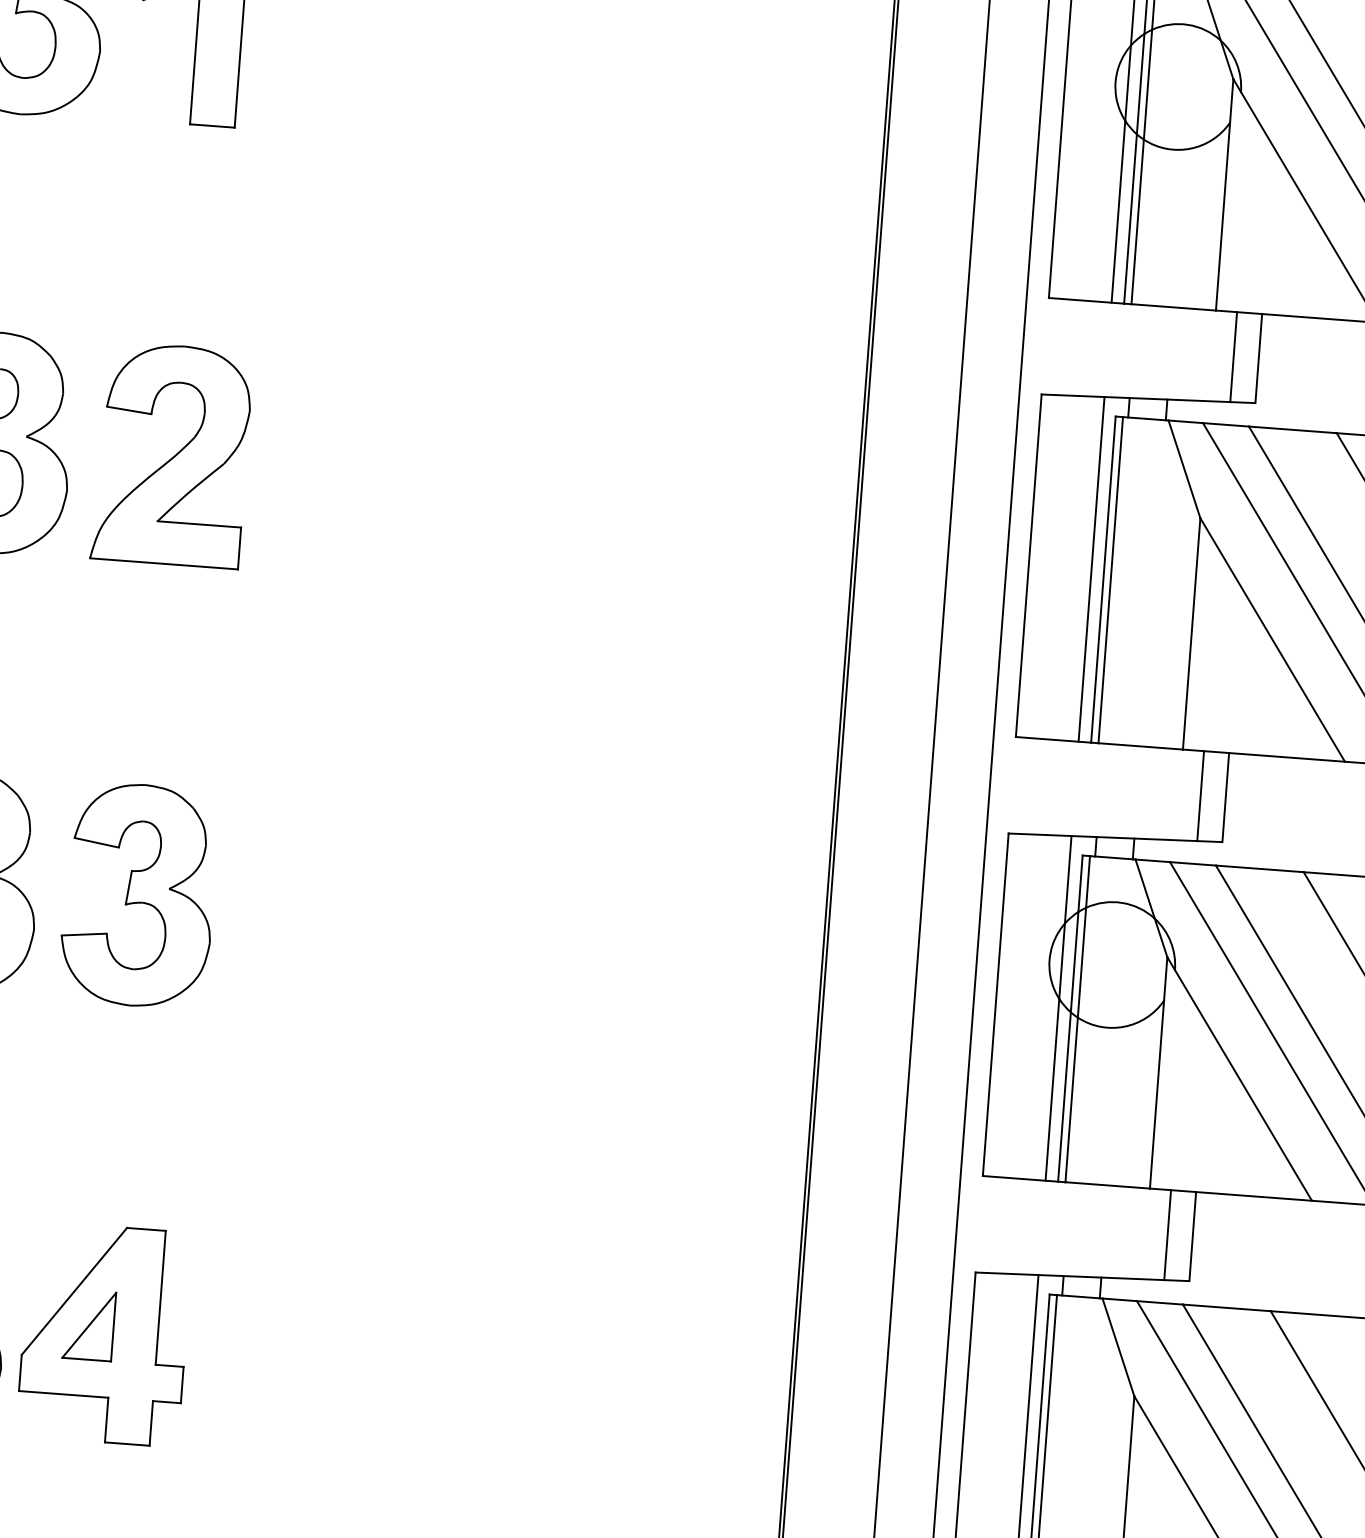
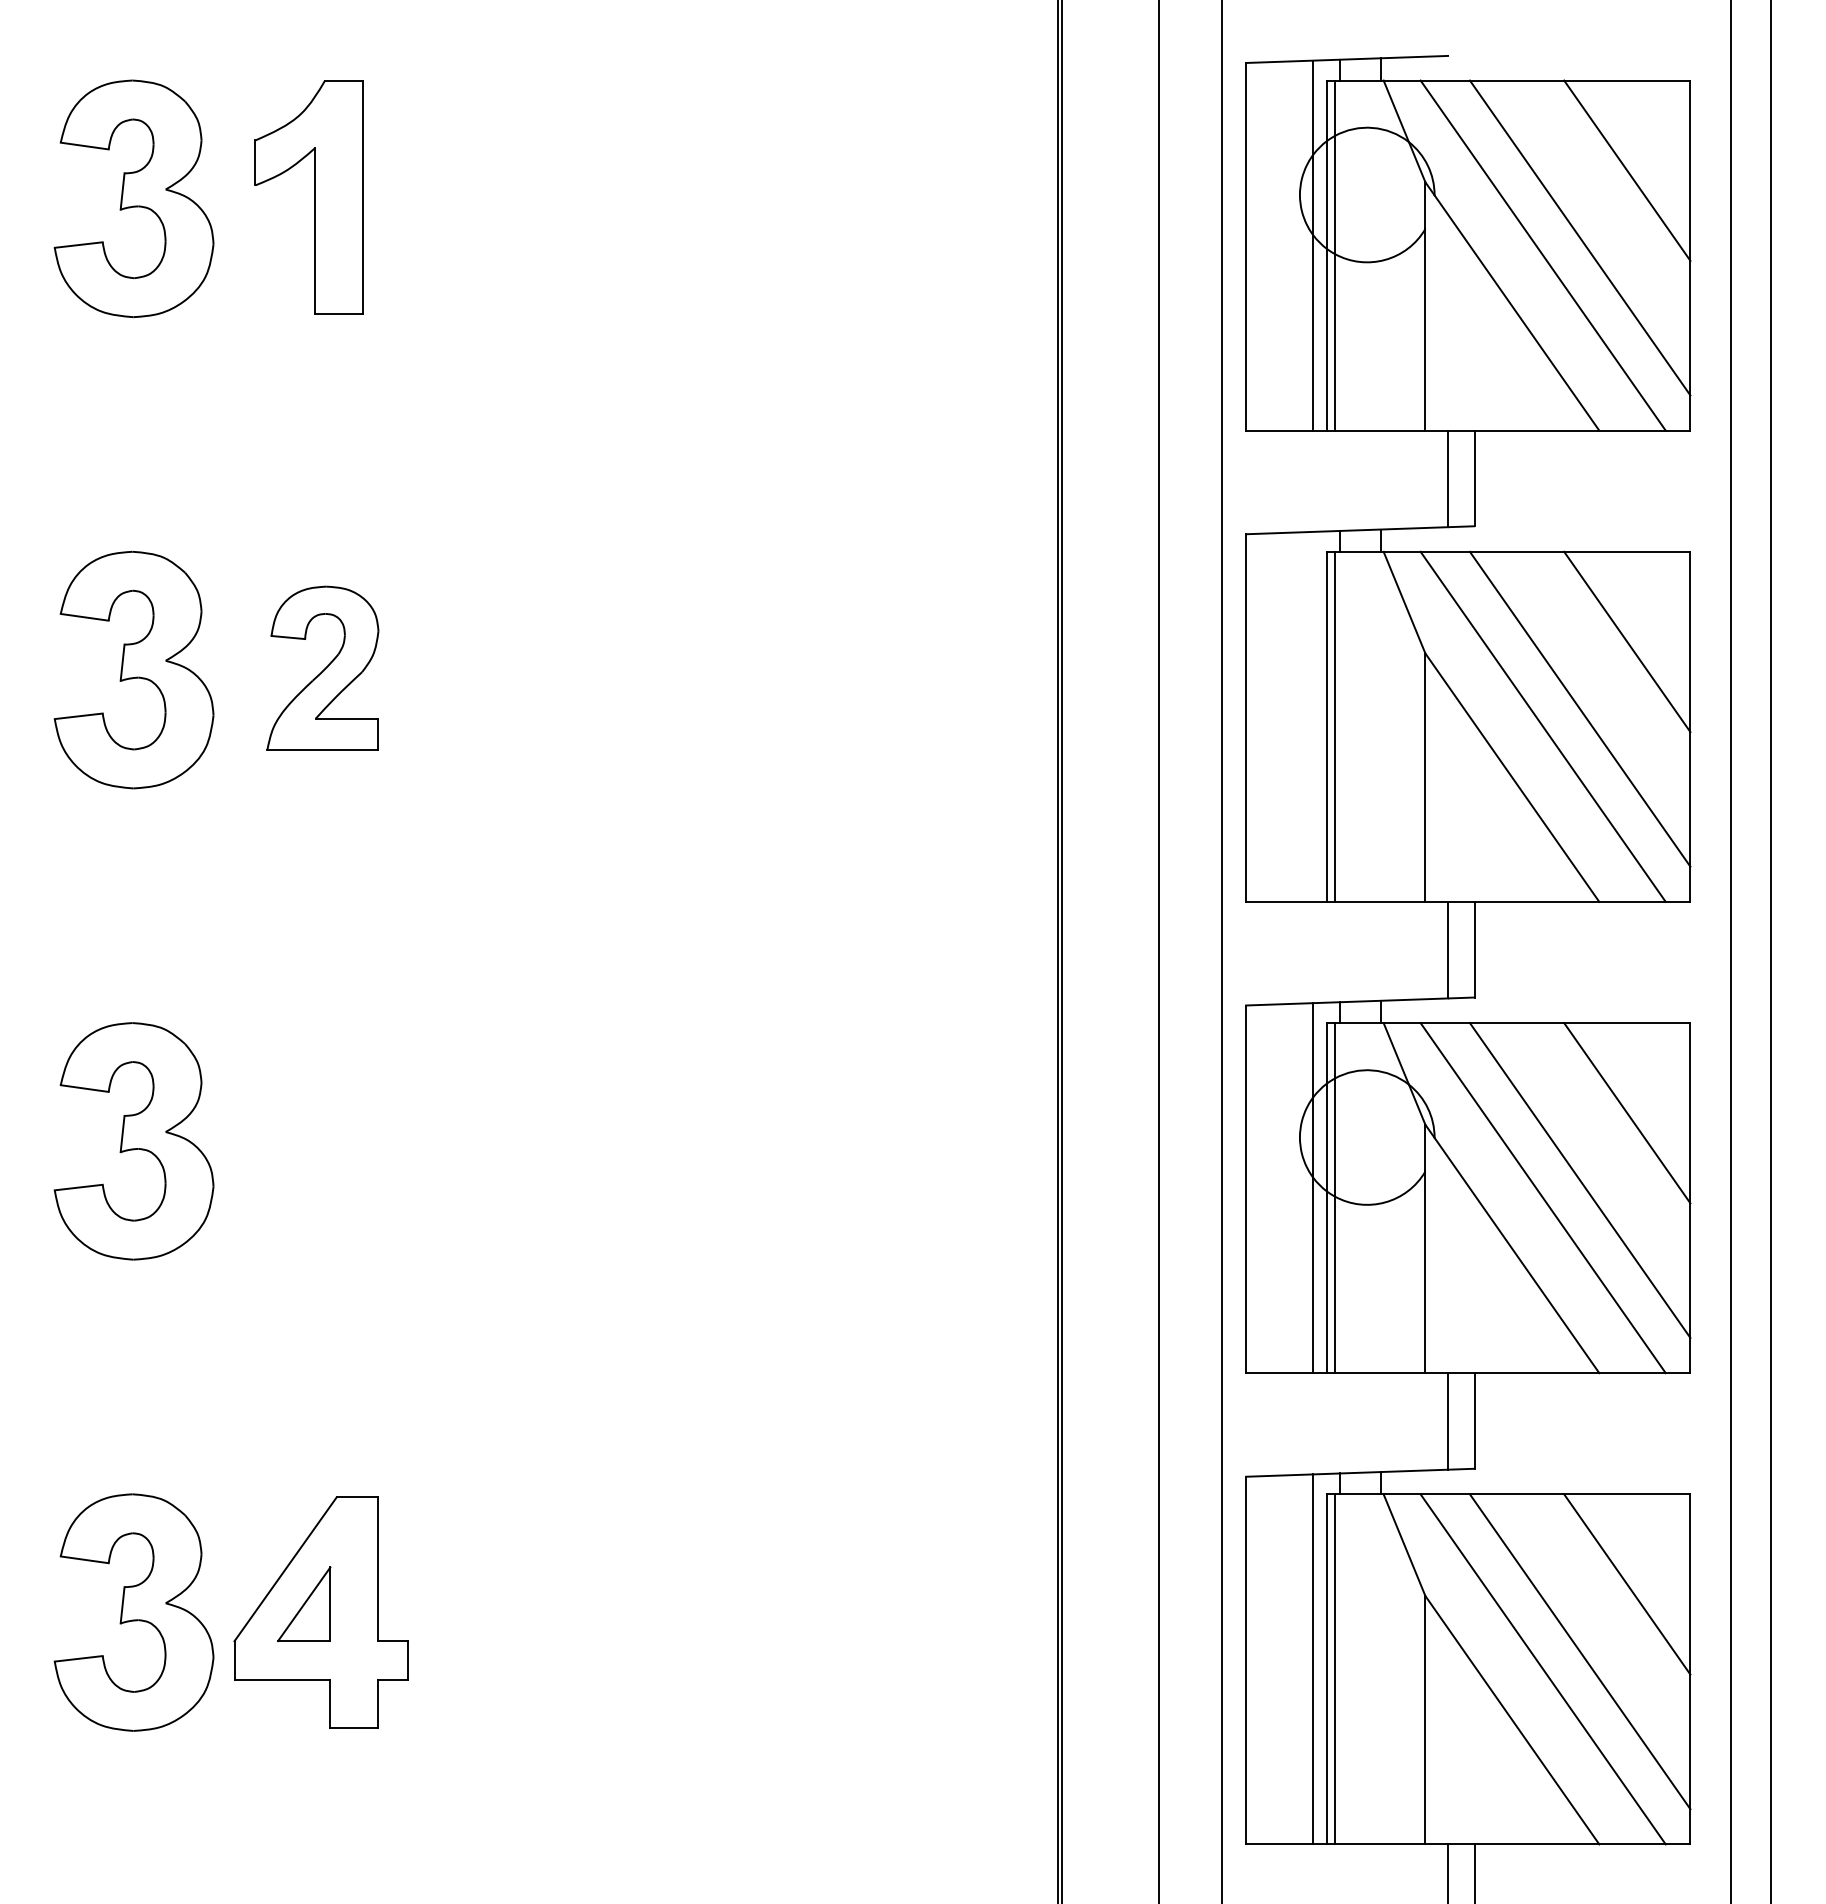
part: (171, 453) -> (322, 667), size x0.7
line: (1091, 569) -> (1313, 716), removed
part: (138, 895) -> (322, 1141), removed

